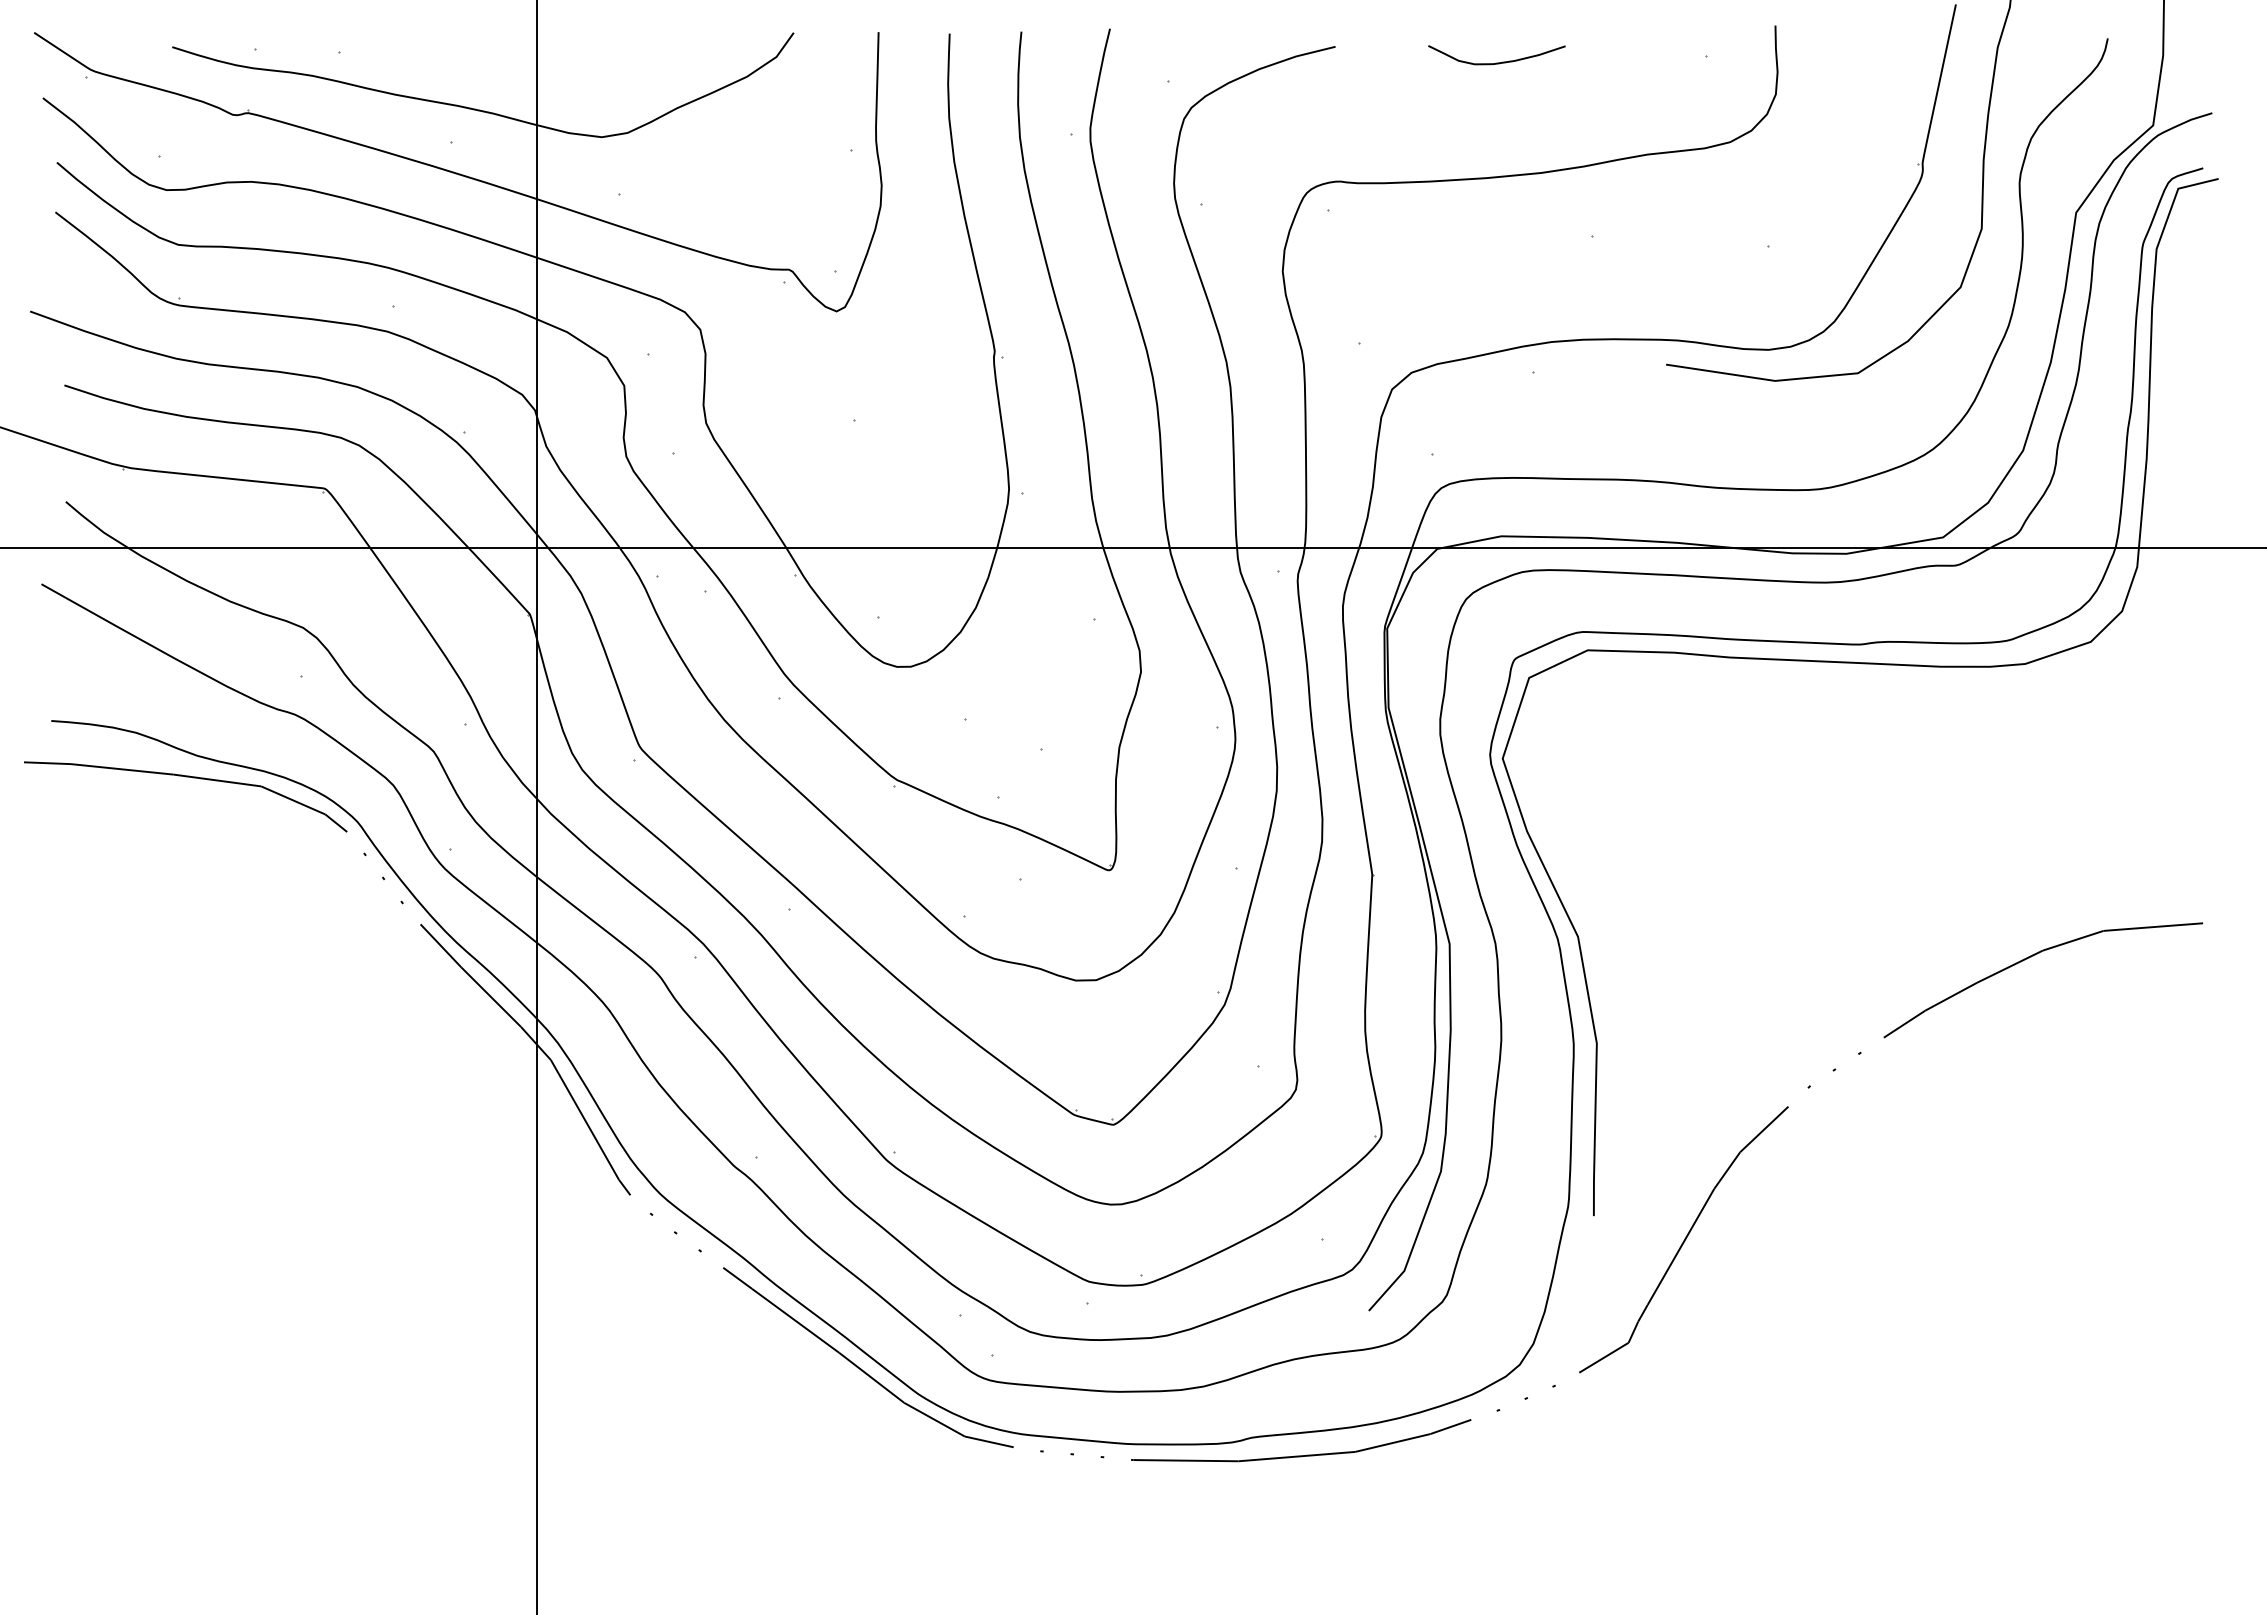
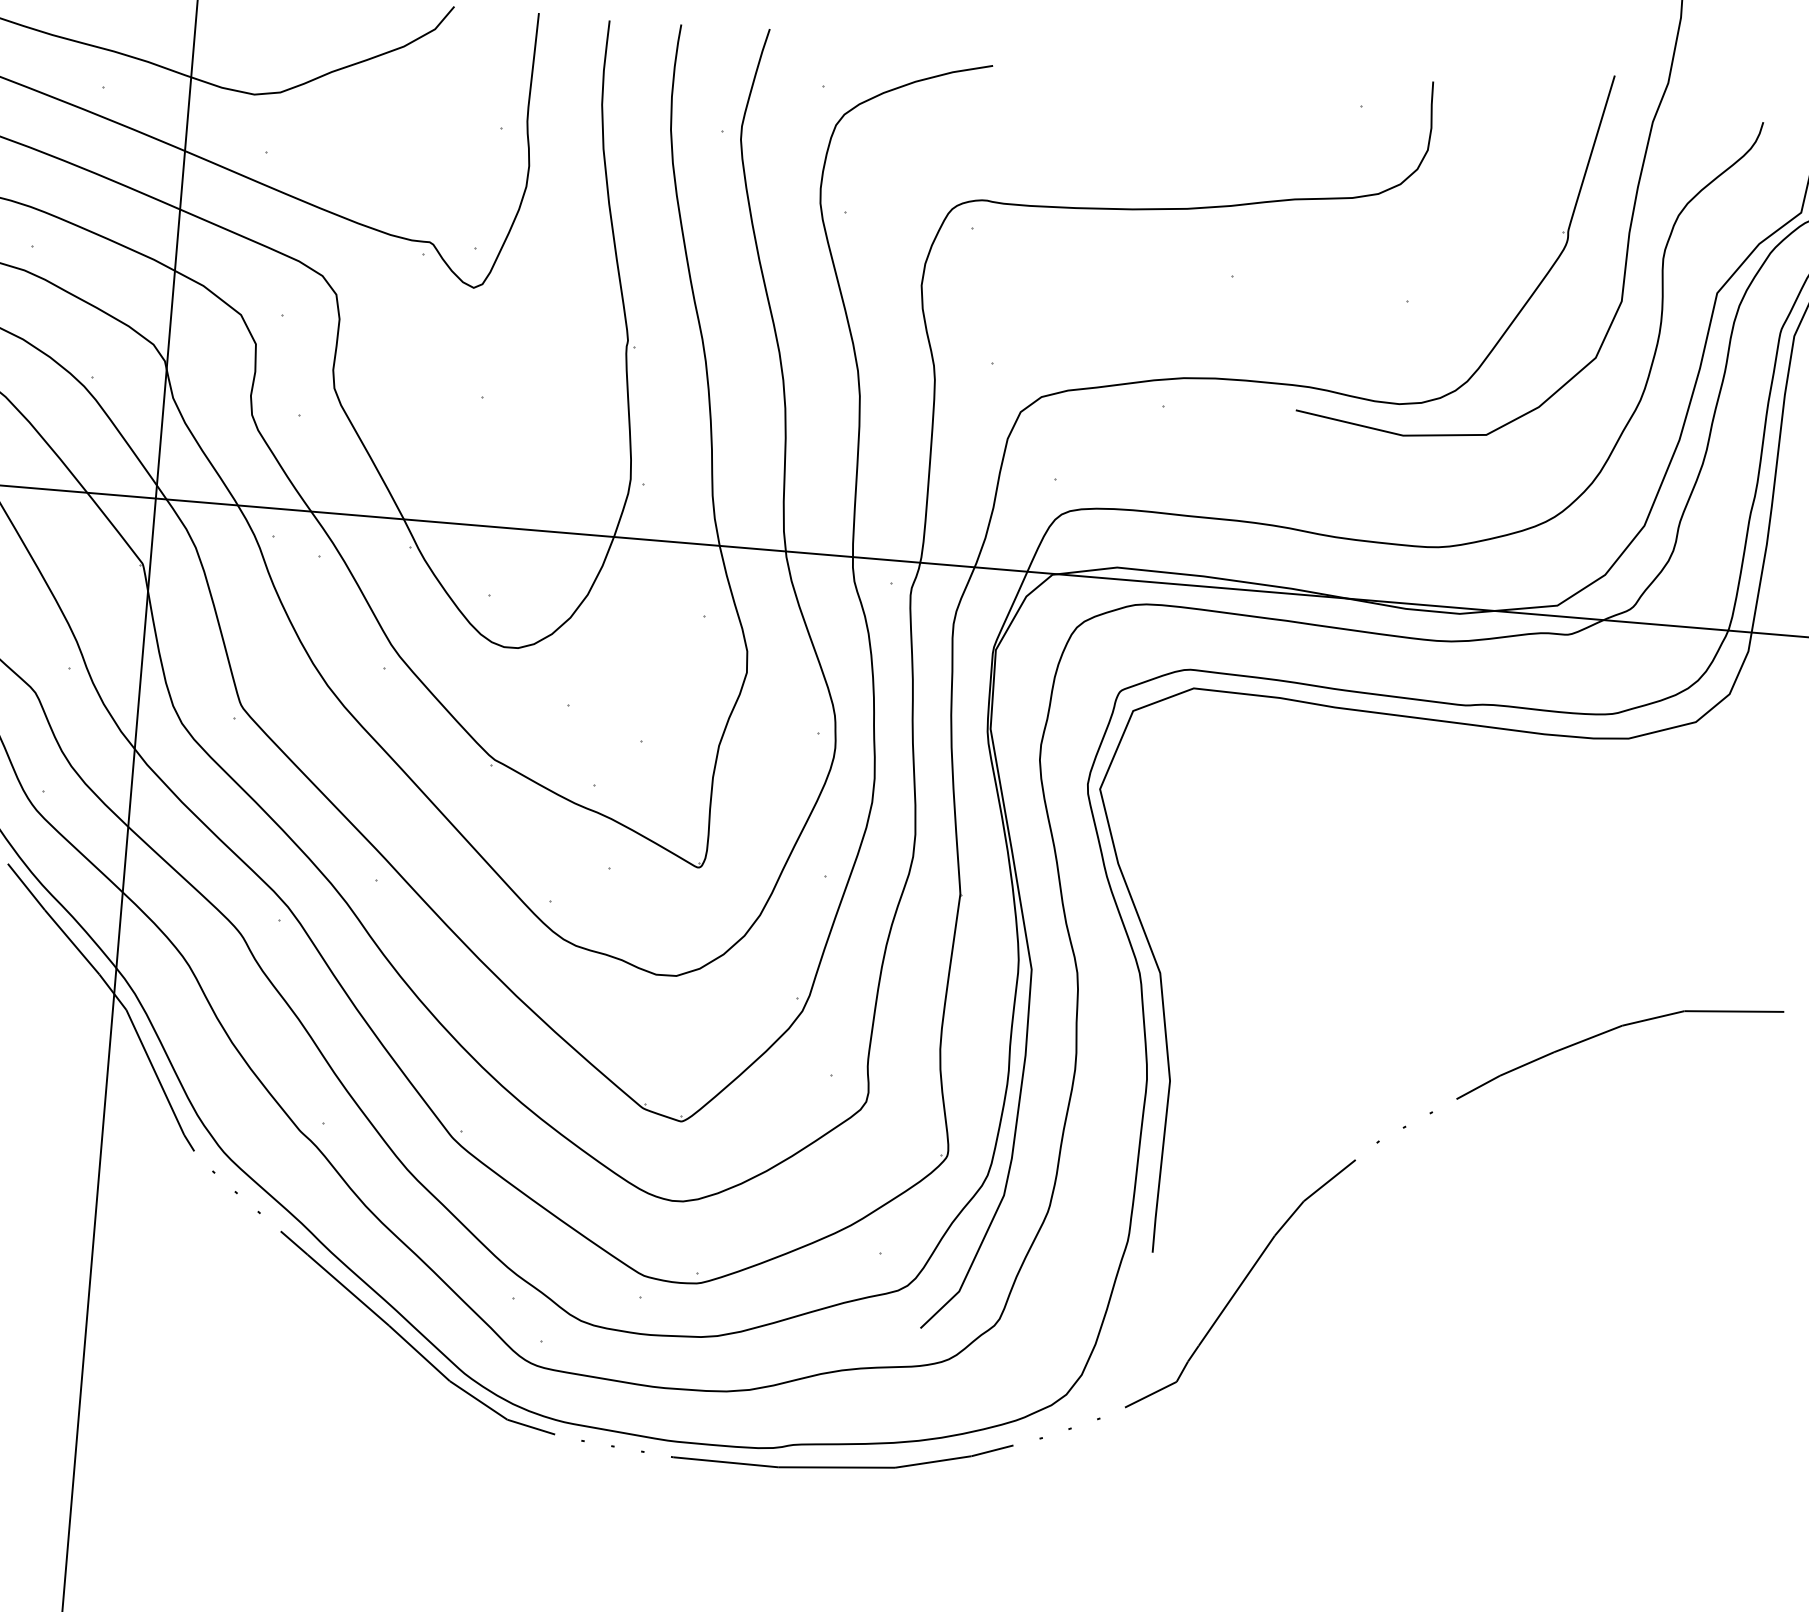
curve: (1496, 62) -> (1152, 95), removed

